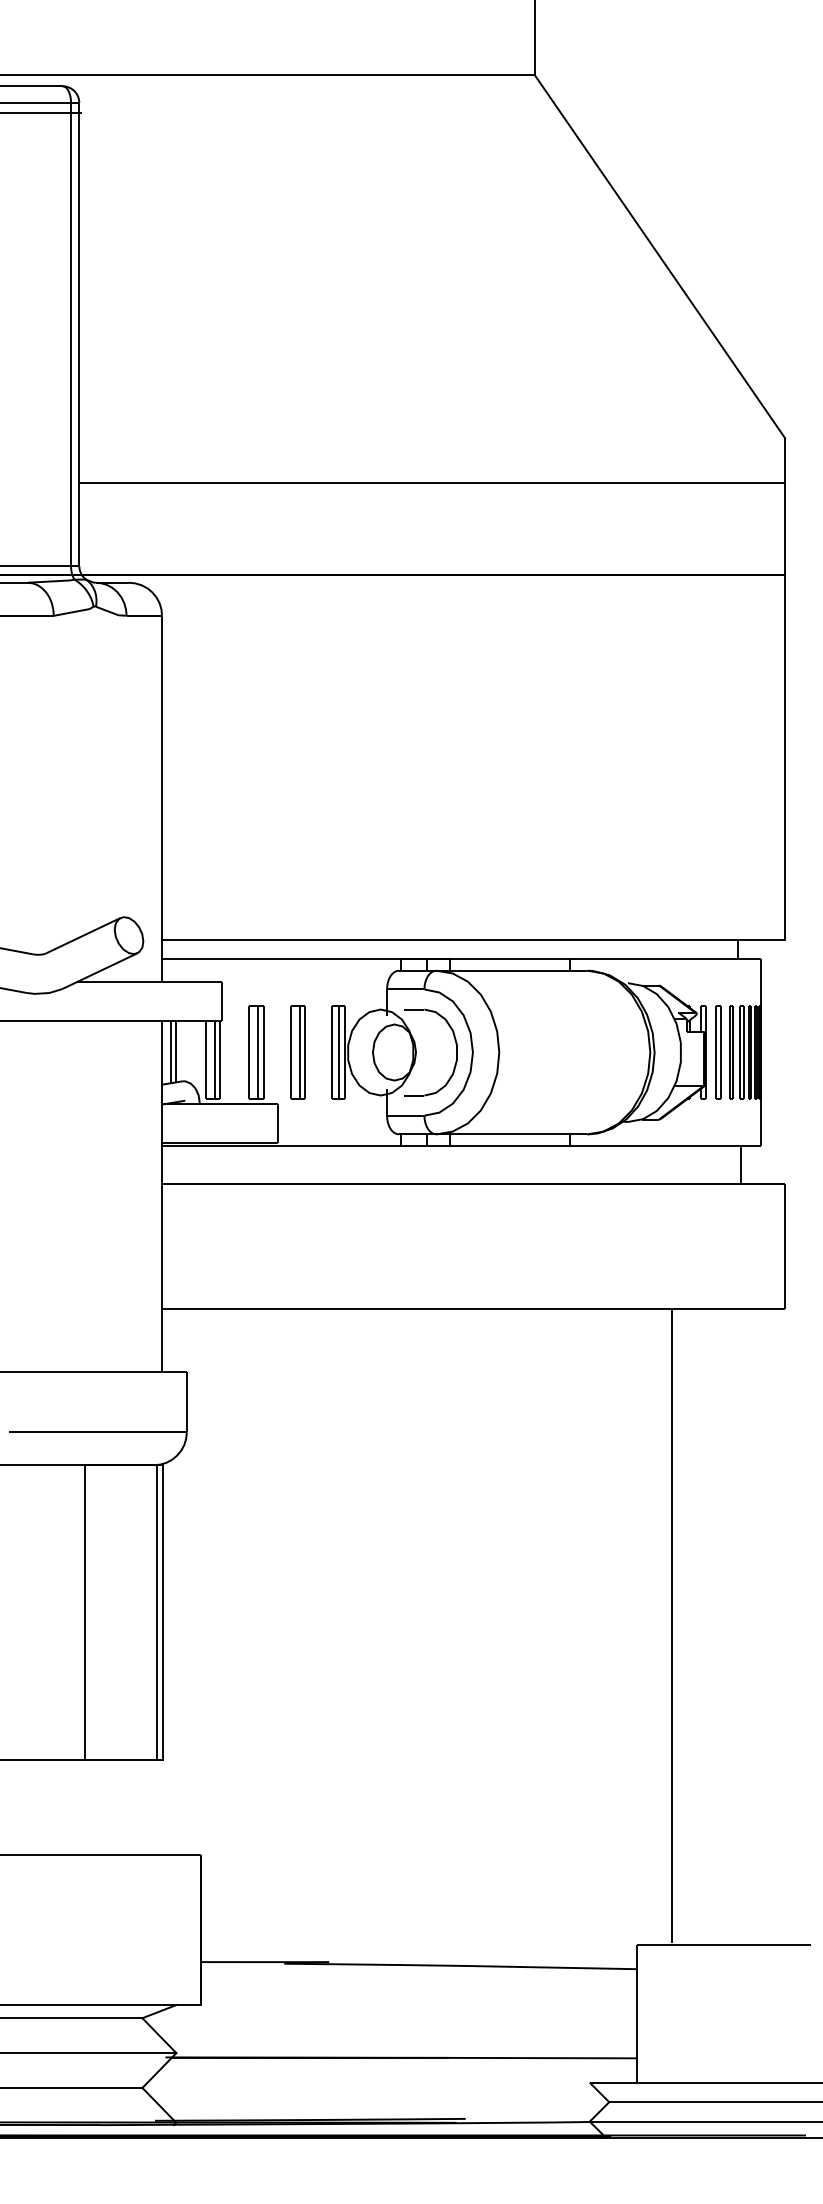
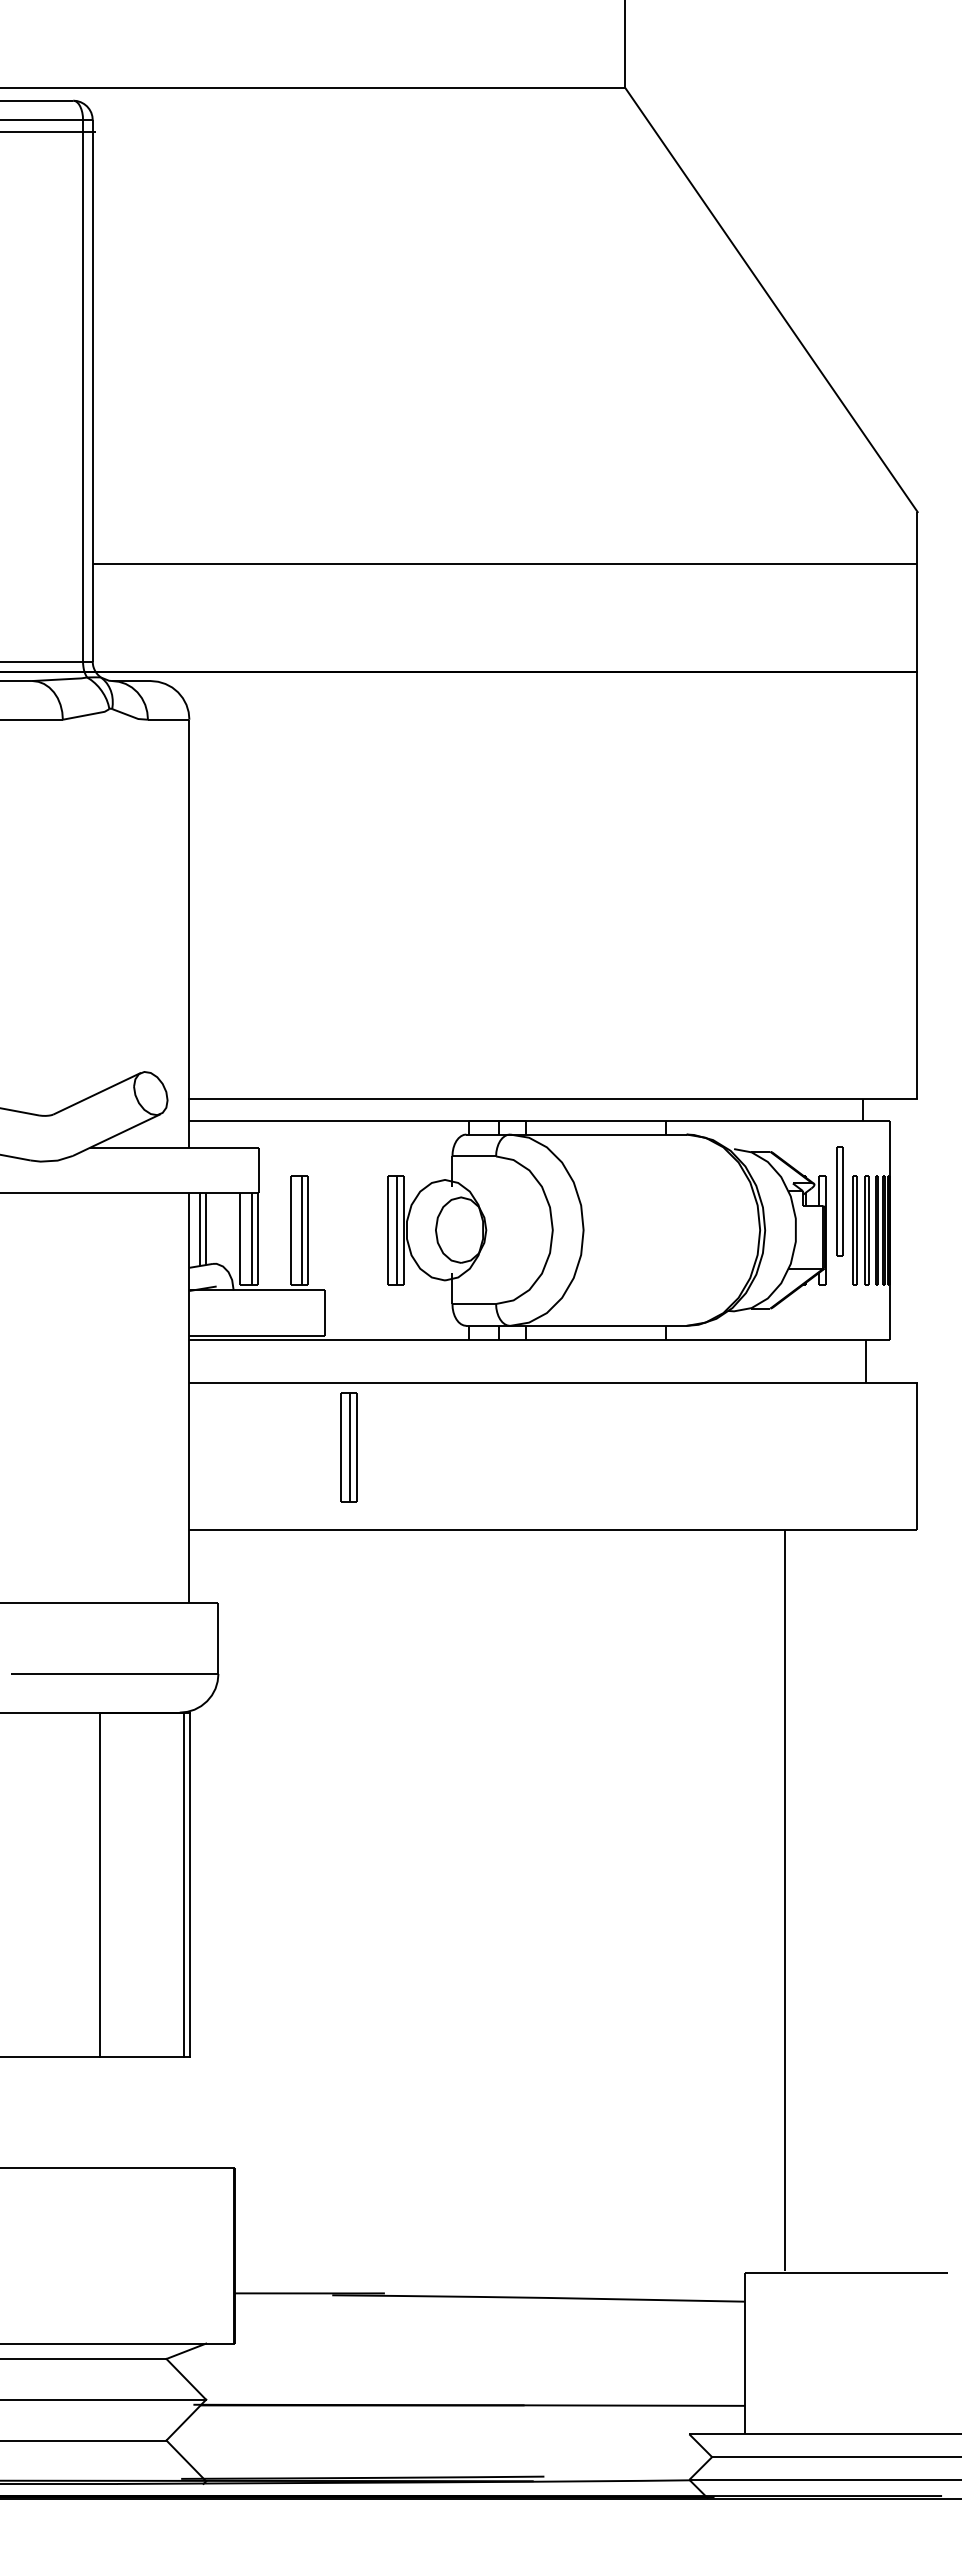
part: (298, 1052) -> (348, 1447), moved
part: (456, 1052) -> (533, 1230), removed
part: (718, 1052) -> (839, 1201), moved

